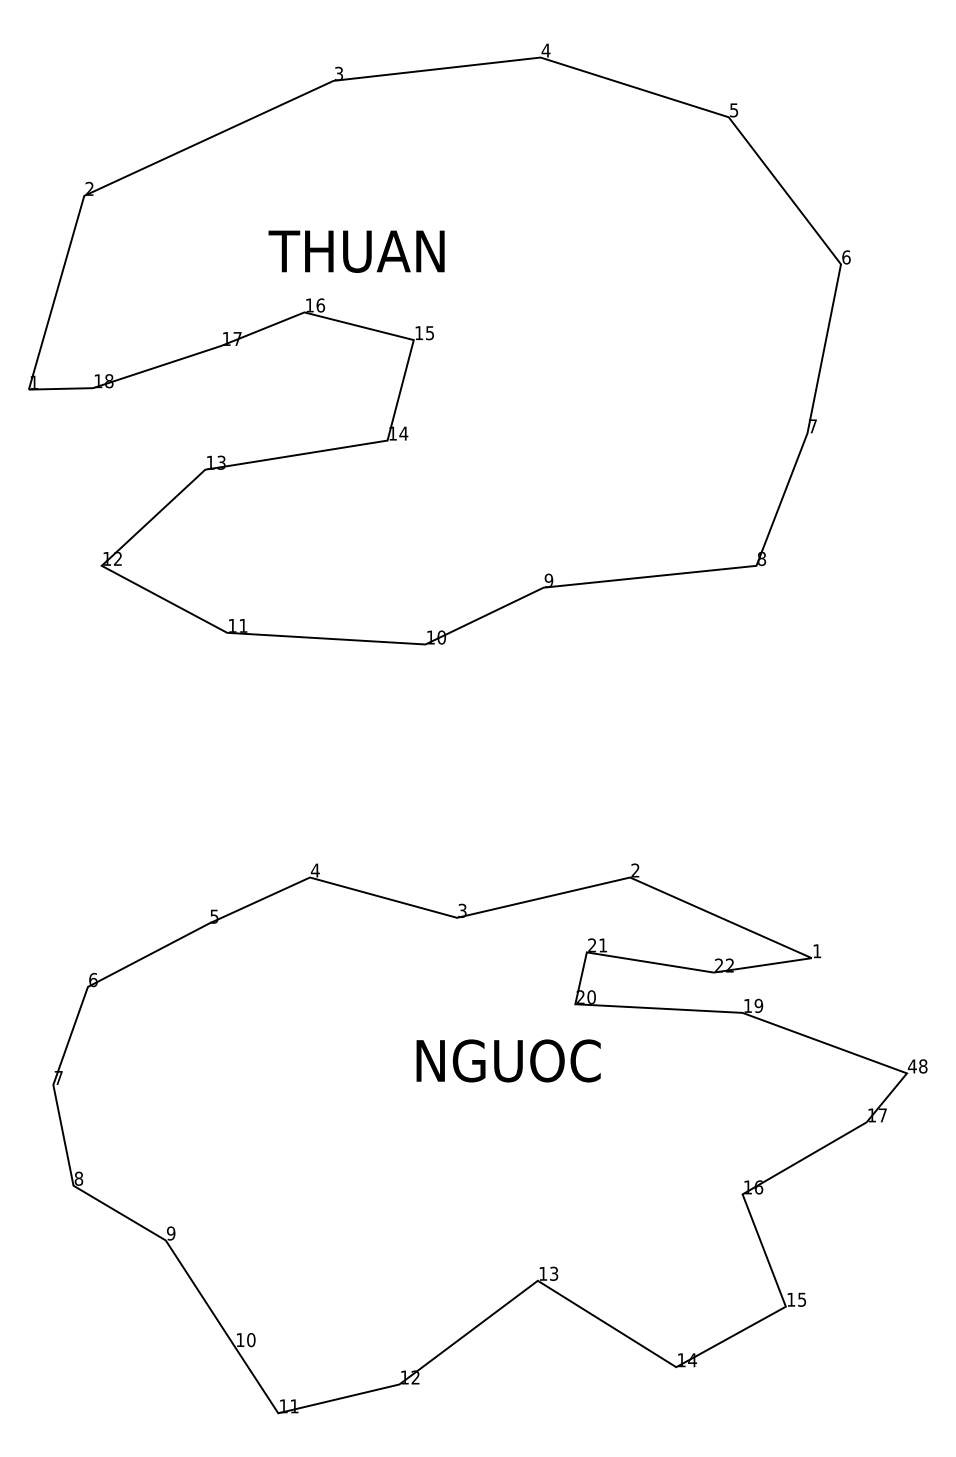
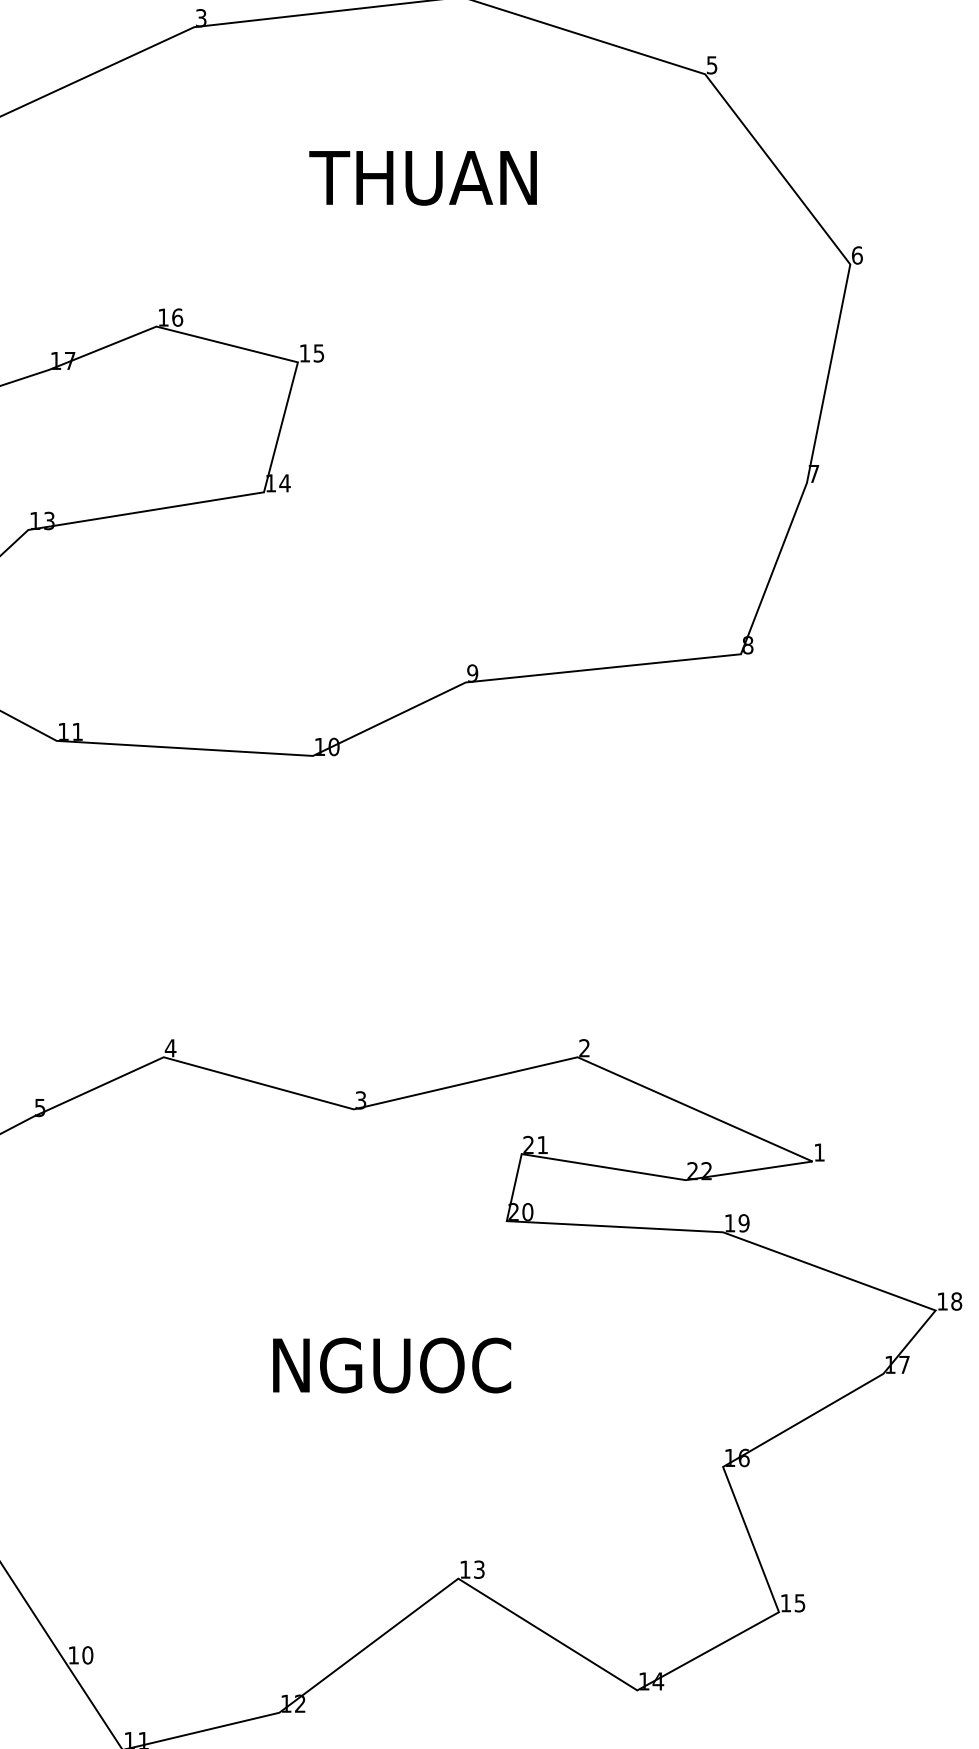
text: (356, 251) -> (422, 177), moved
text: (508, 1060) -> (391, 1364), moved
text: (911, 1066) -> (941, 1301), 48 -> 18

